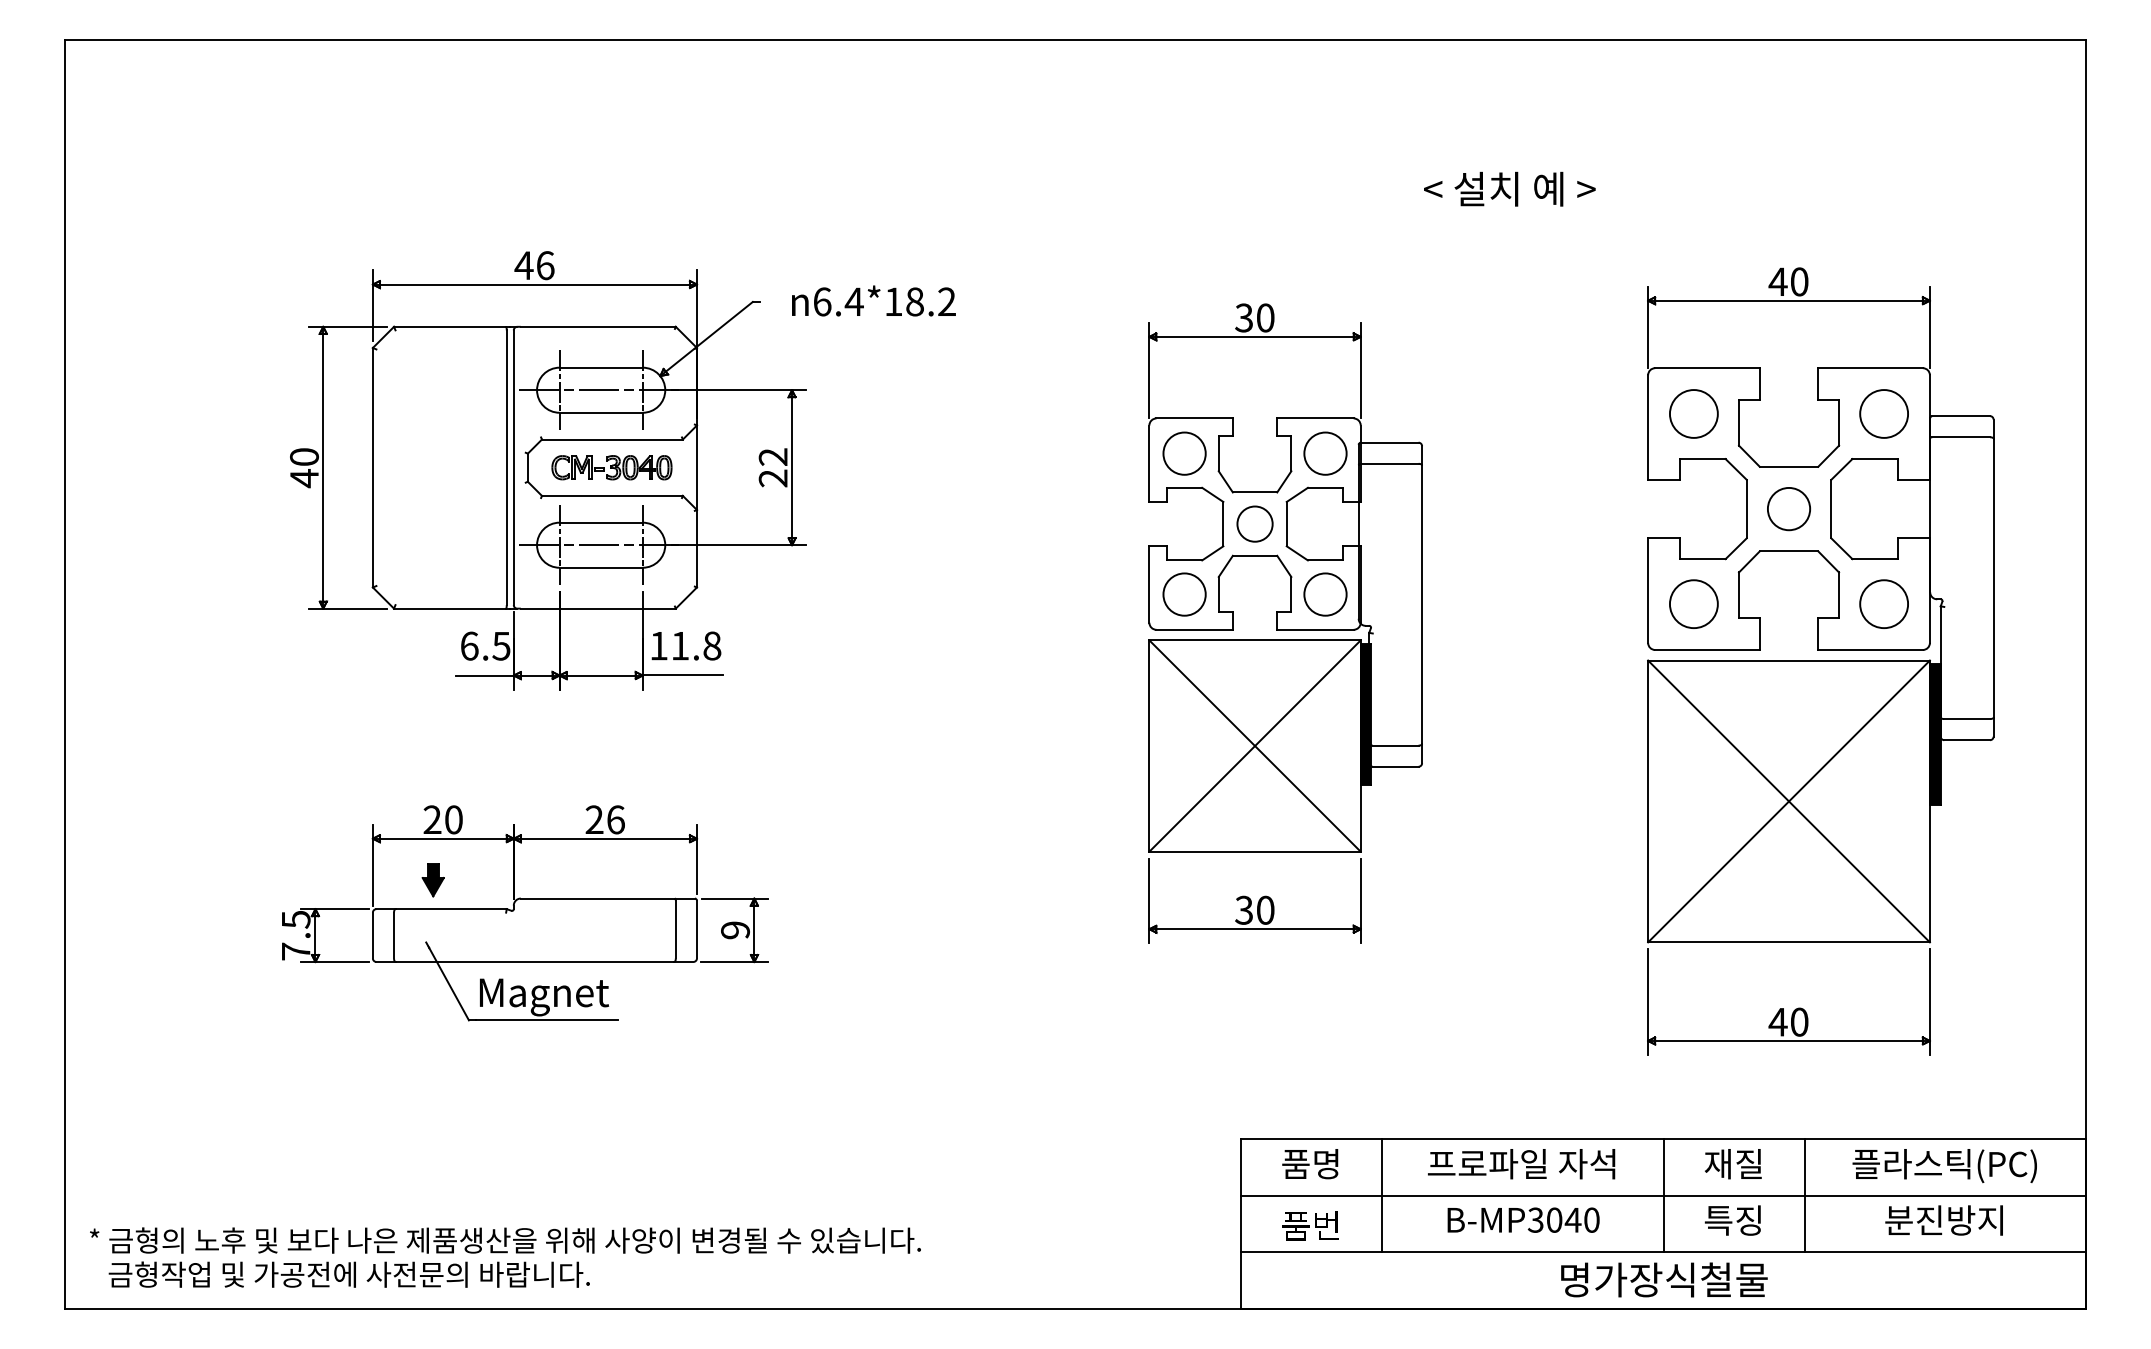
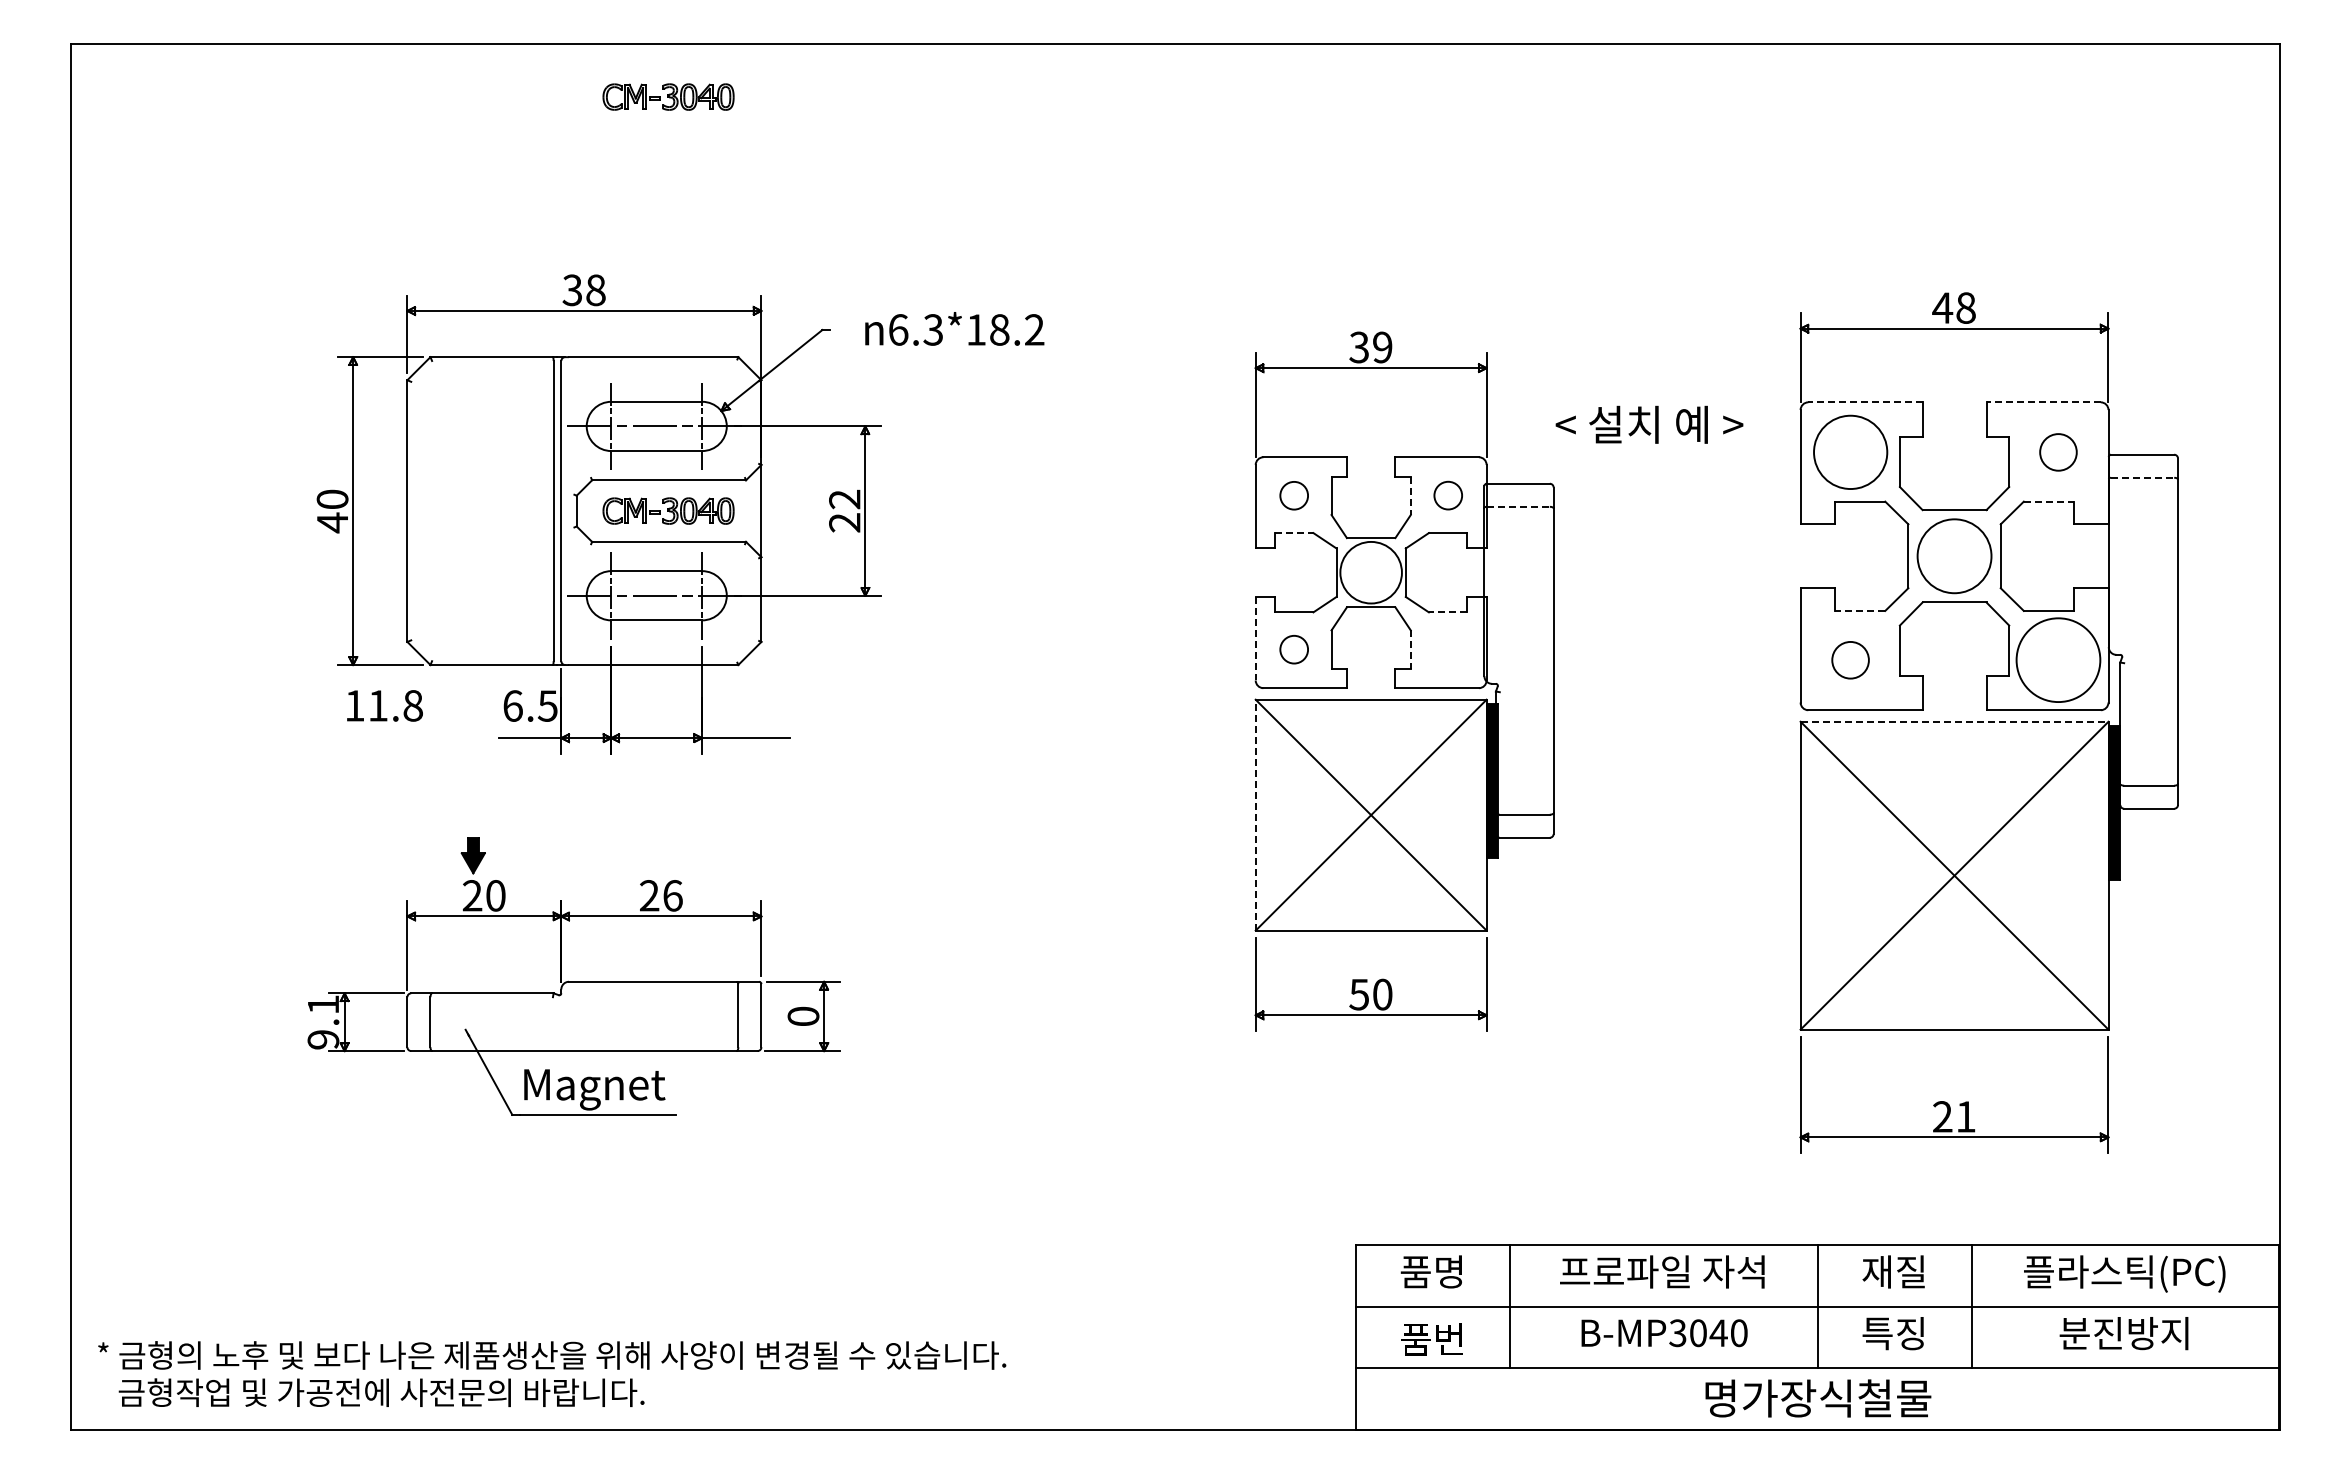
part: (611, 88) -> (668, 96), added
text: (1509, 188) -> (1649, 424), moved
text: (534, 265) -> (583, 290), 46 -> 38
text: (1799, 281) -> (1965, 307), 40 -> 48
text: (853, 301) -> (932, 329), 6.4*18.2 -> 6.3*18.2
text: (1265, 317) -> (1382, 347), 30 -> 39
line: (1706, 368) -> (1864, 402), solid -> dashed
line: (1870, 368) -> (2043, 402), solid -> dashed
circle: (1693, 414) -> (1850, 452), size x1.4
circle: (1884, 414) -> (2058, 452), size x0.7
line: (1961, 436) -> (2142, 477), solid -> dashed
circle: (1184, 453) -> (1294, 495), size x0.6
circle: (1325, 453) -> (1448, 495), size x0.6
line: (1291, 454) -> (1410, 496), solid -> dashed
line: (1875, 458) -> (2049, 501), solid -> dashed
line: (1389, 463) -> (1518, 506), solid -> dashed
line: (1184, 488) -> (1294, 533), solid -> dashed
circle: (1788, 509) -> (1954, 556), size x1.6
circle: (1254, 523) -> (1370, 572), size x1.6
line: (1702, 558) -> (1859, 610), solid -> dashed
line: (1324, 560) -> (1447, 612), solid -> dashed
line: (1149, 584) -> (1255, 638), solid -> dashed
circle: (1184, 594) -> (1294, 649), size x0.6
circle: (1325, 594) -> (1448, 649), removed
line: (1291, 595) -> (1410, 650), solid -> dashed
circle: (1693, 604) -> (1850, 660), size x0.7
circle: (1884, 604) -> (2058, 660), size x1.6
text: (686, 645) -> (384, 705), moved
line: (1788, 660) -> (1954, 721), solid -> dashed
line: (1149, 745) -> (1255, 814), solid -> dashed
part: (432, 879) -> (472, 855), moved
text: (1243, 909) -> (1358, 993), 30 -> 50
text: (735, 930) -> (803, 1016), 9 -> 0
text: (296, 935) -> (323, 1022), 7.5 -> 9.1
text: (1788, 1021) -> (1953, 1116), 40 -> 21

